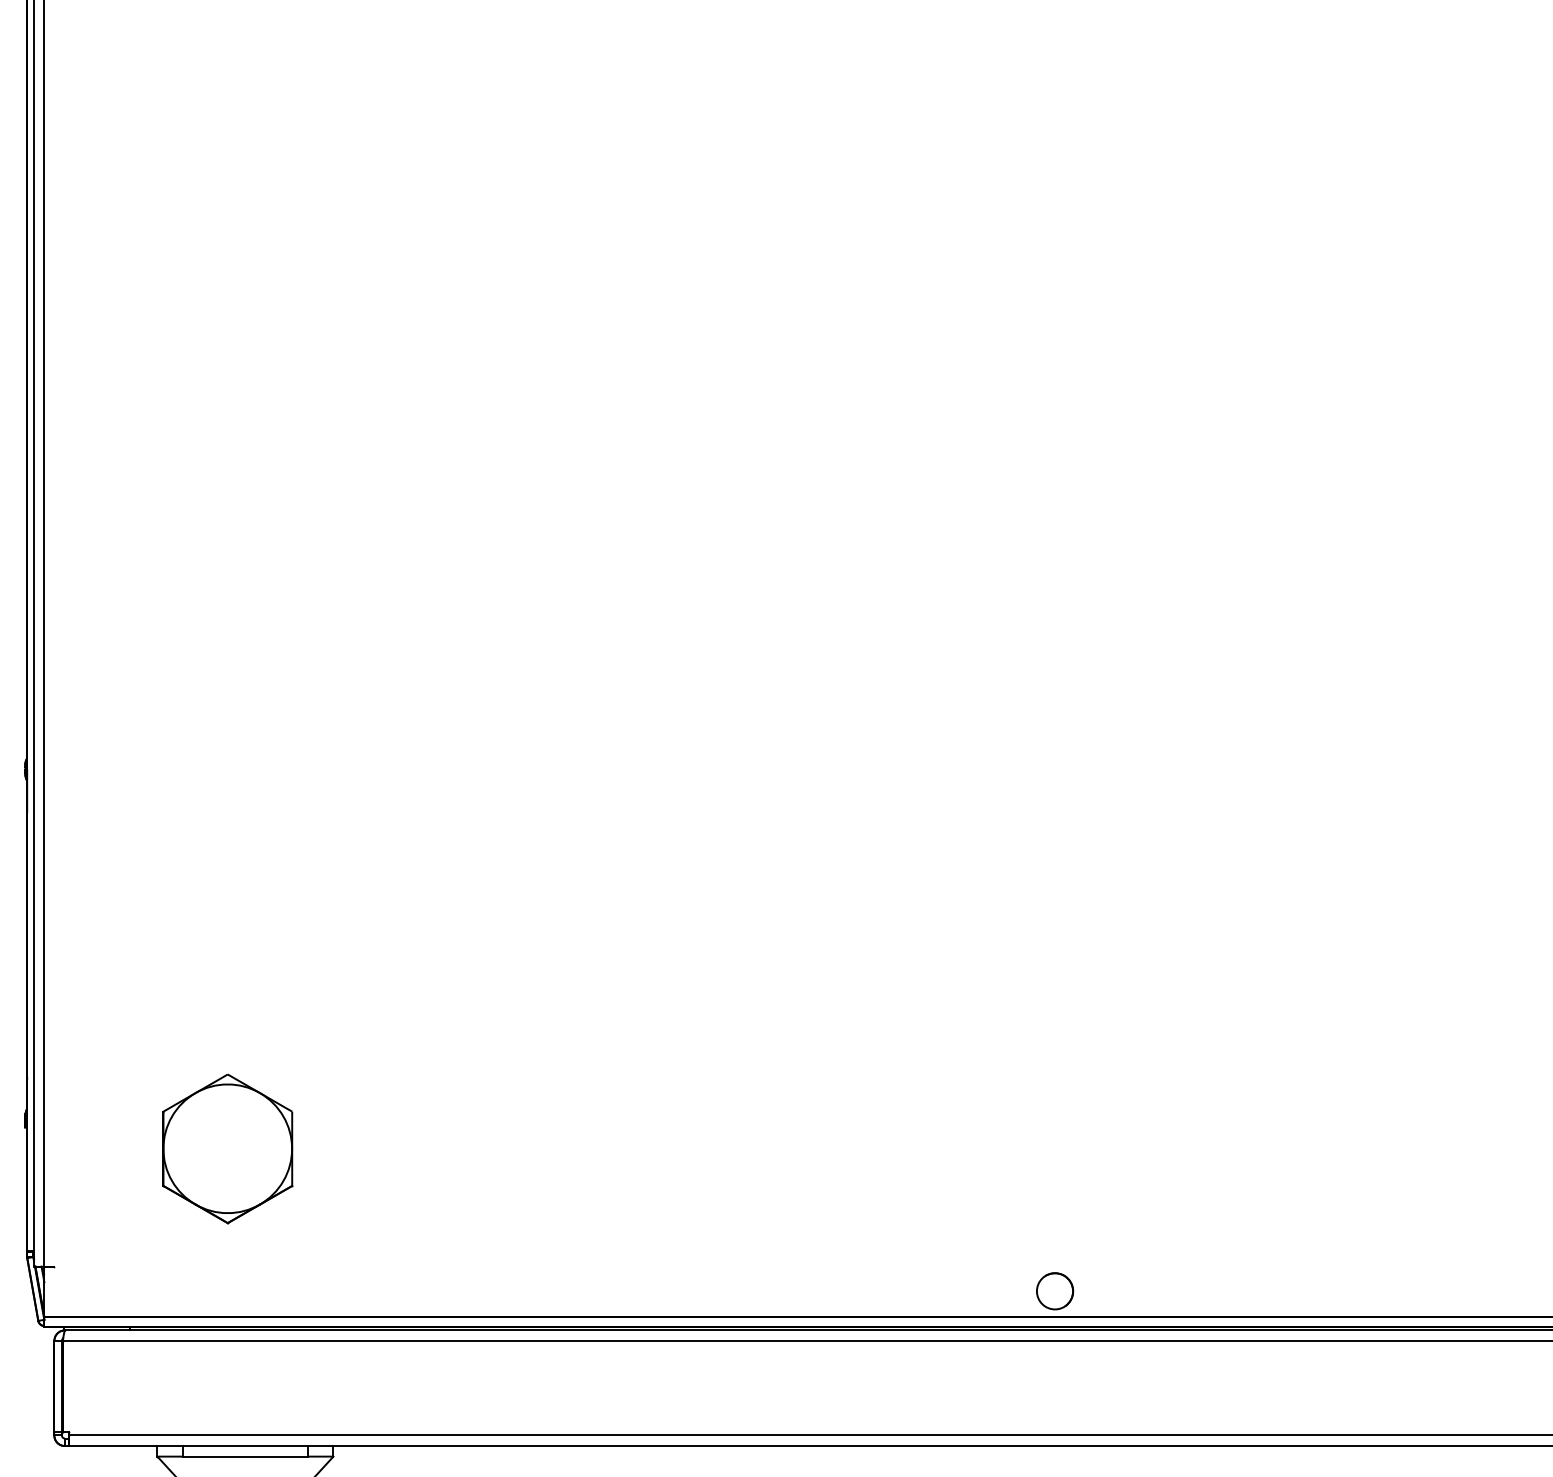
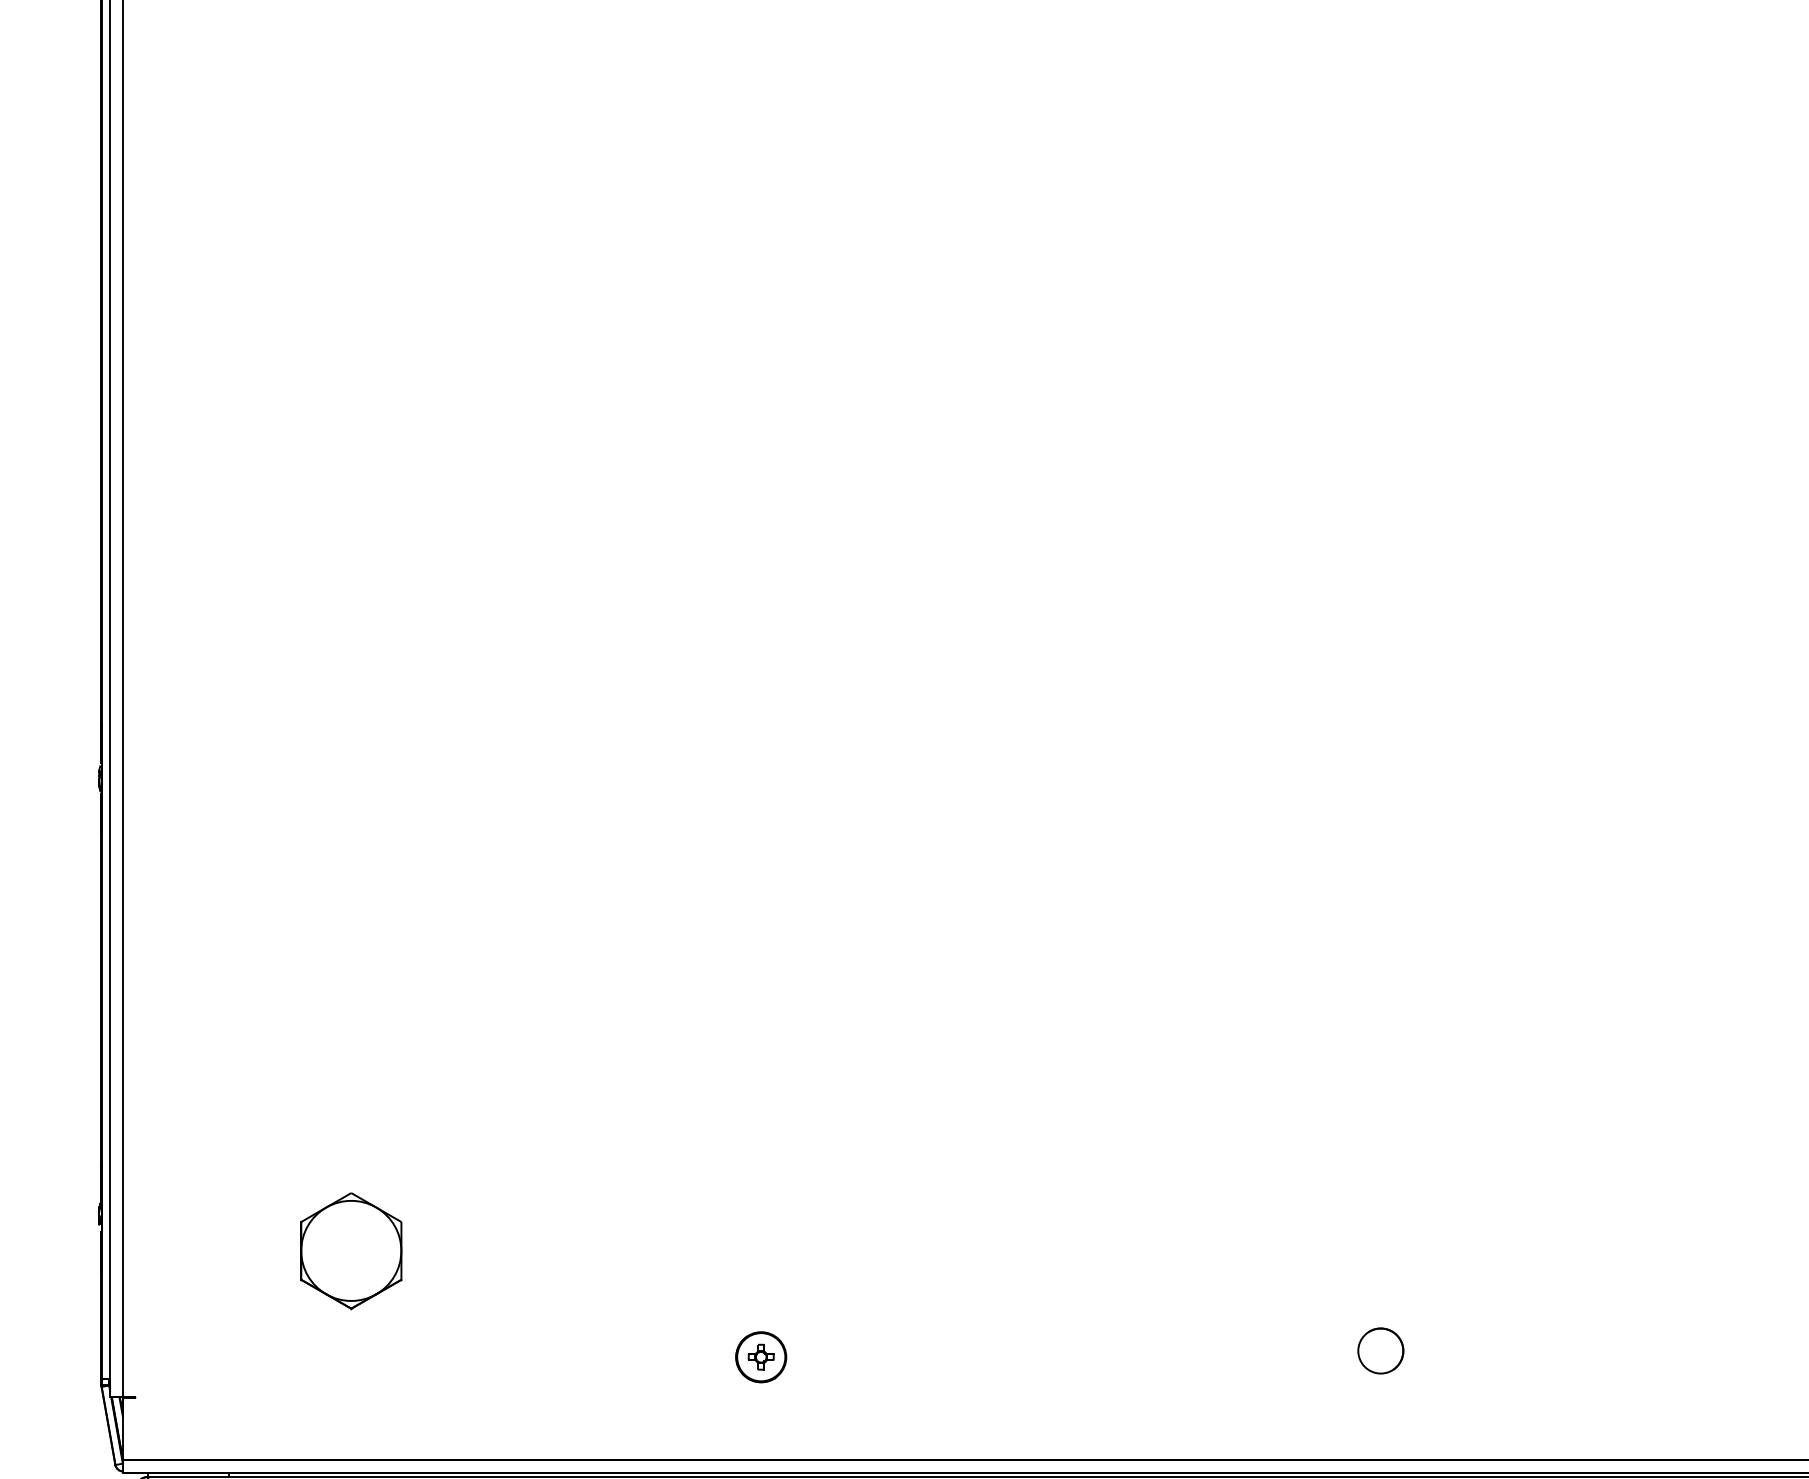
part: (227, 1148) -> (350, 1250), size x0.62
part: (557, 1234) -> (761, 1357), added
circle: (1055, 1291) -> (1381, 1351), moved

